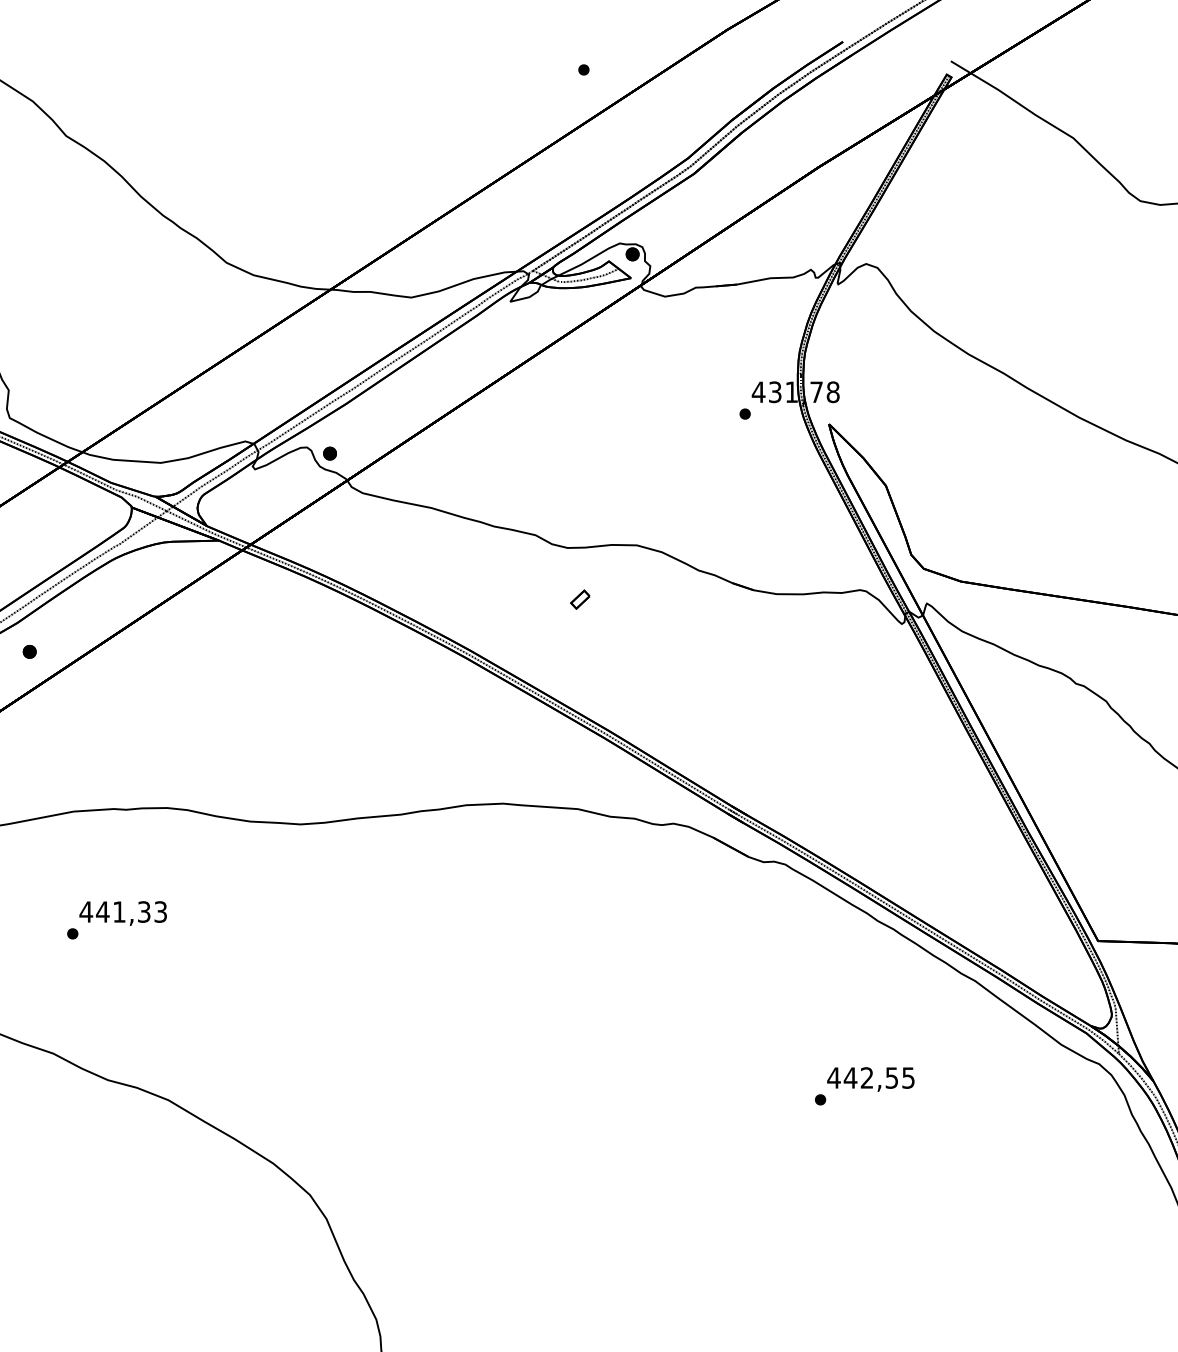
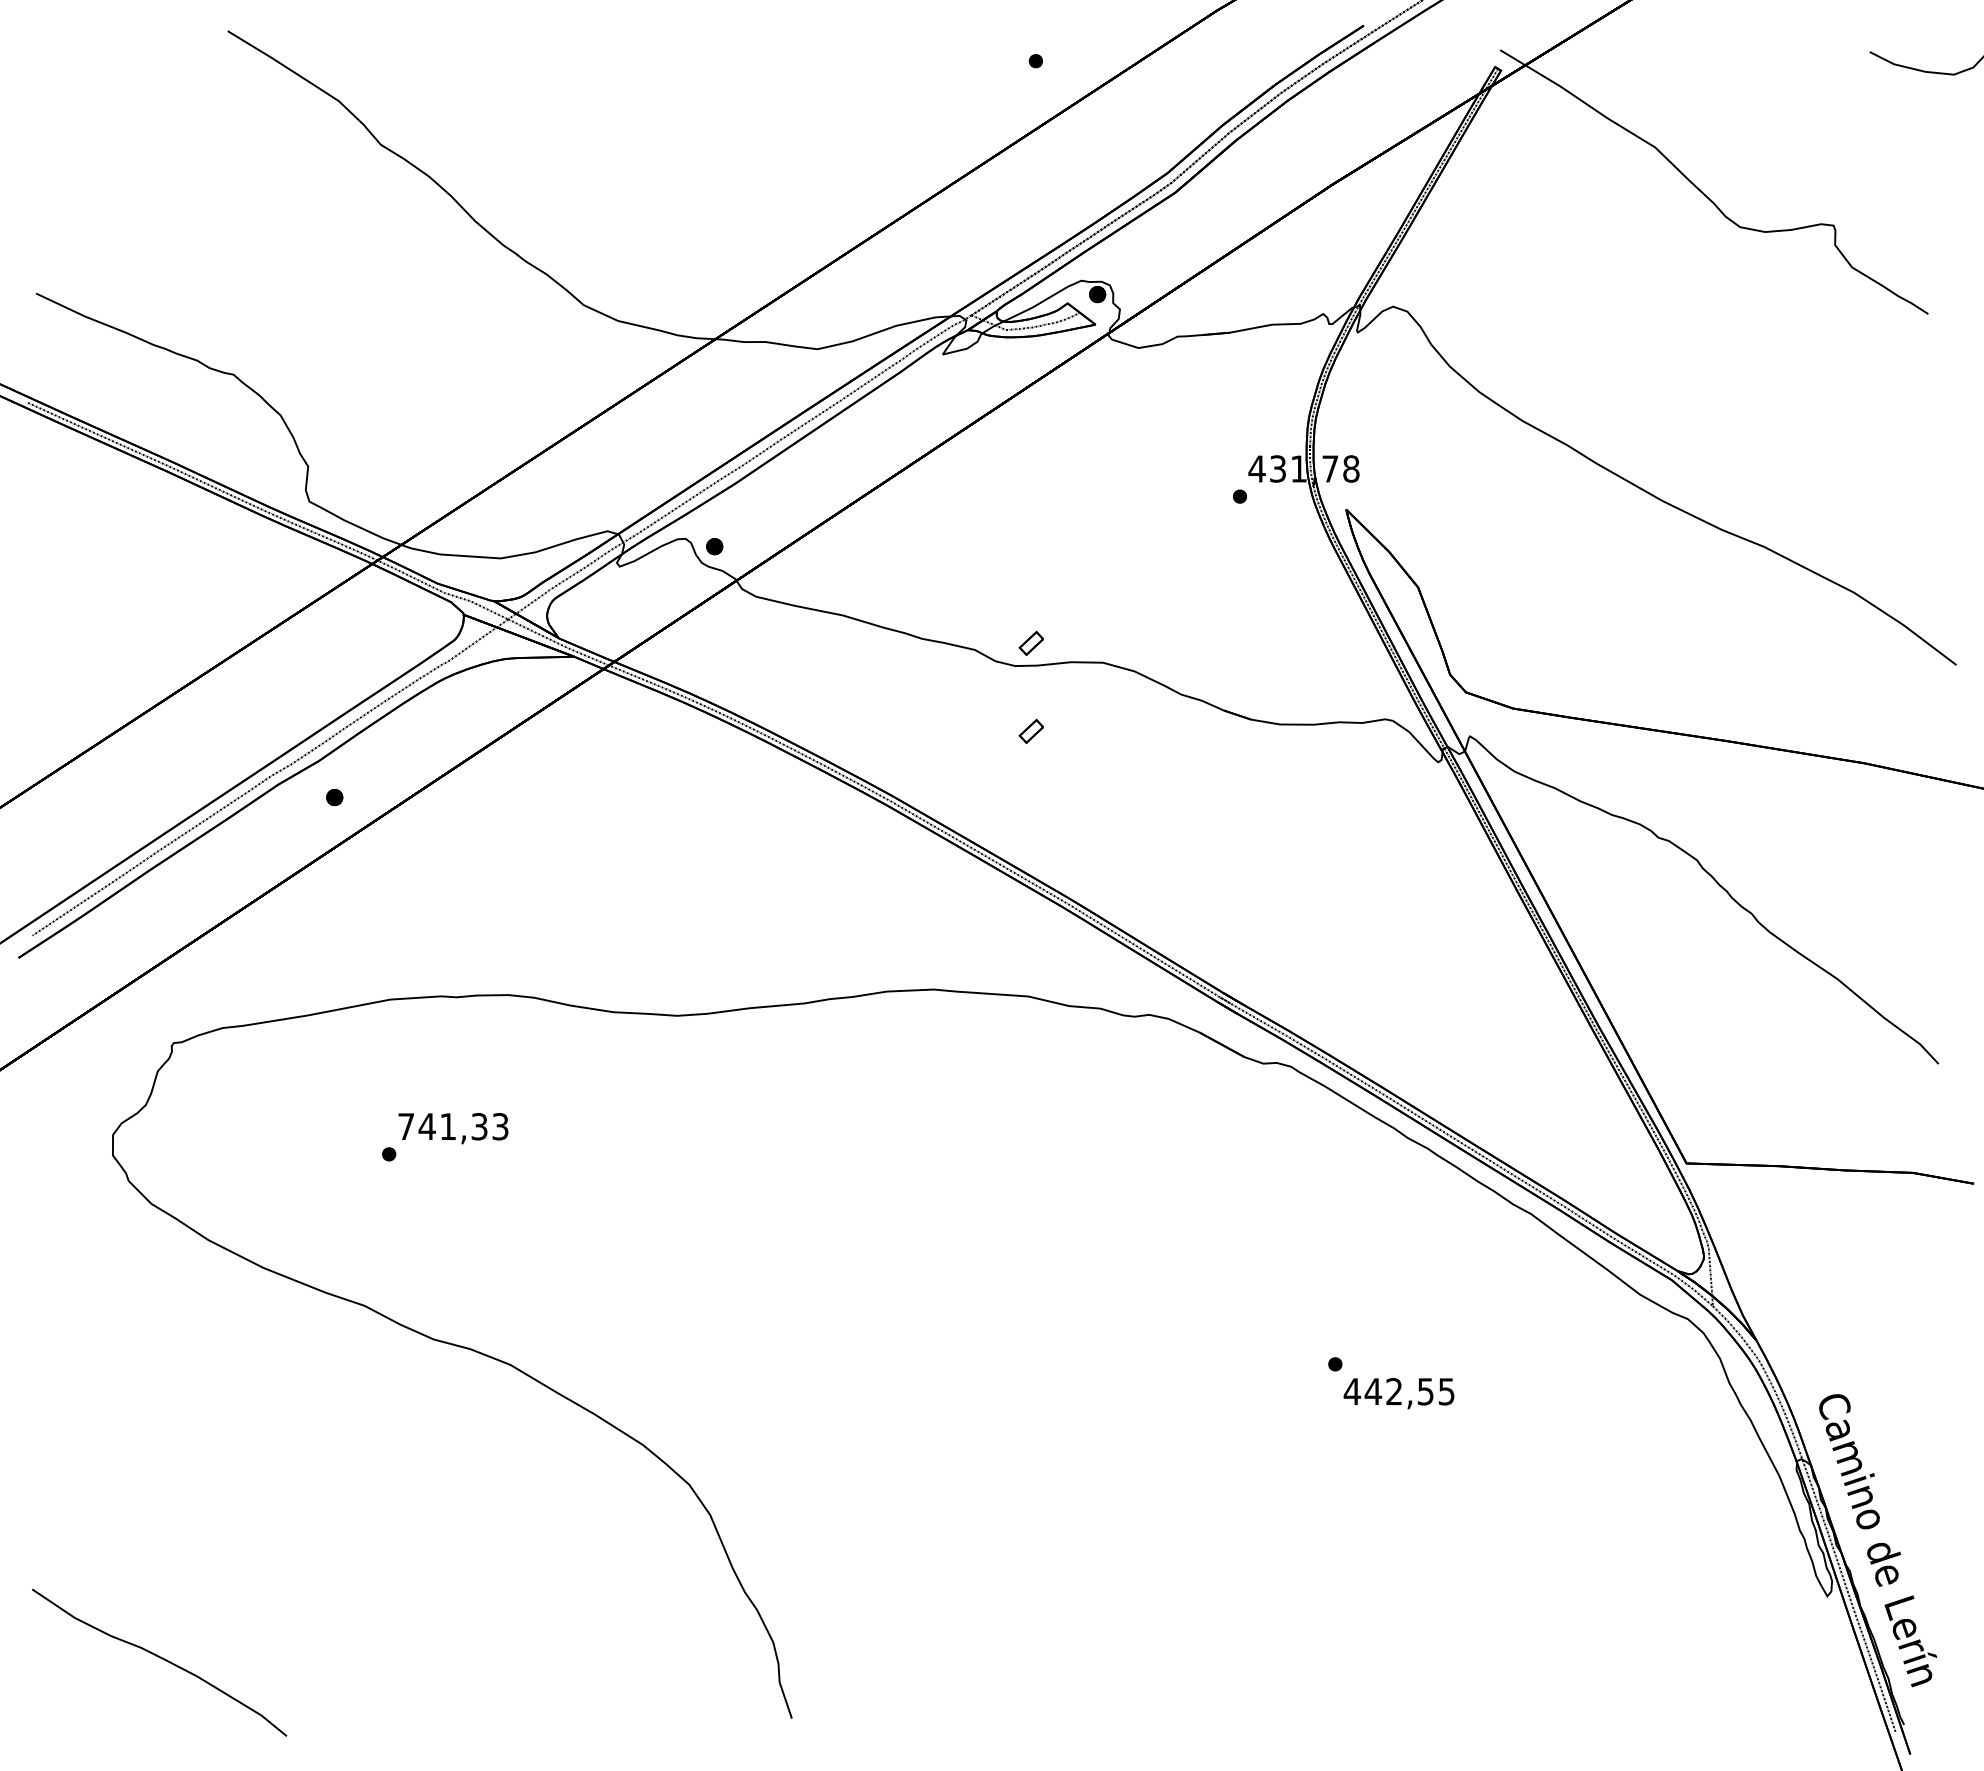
part: (579, 529) -> (1030, 642), added
text: (85, 911) -> (405, 1126), 441,33 -> 741,33
text: (870, 1079) -> (1398, 1393), moved

